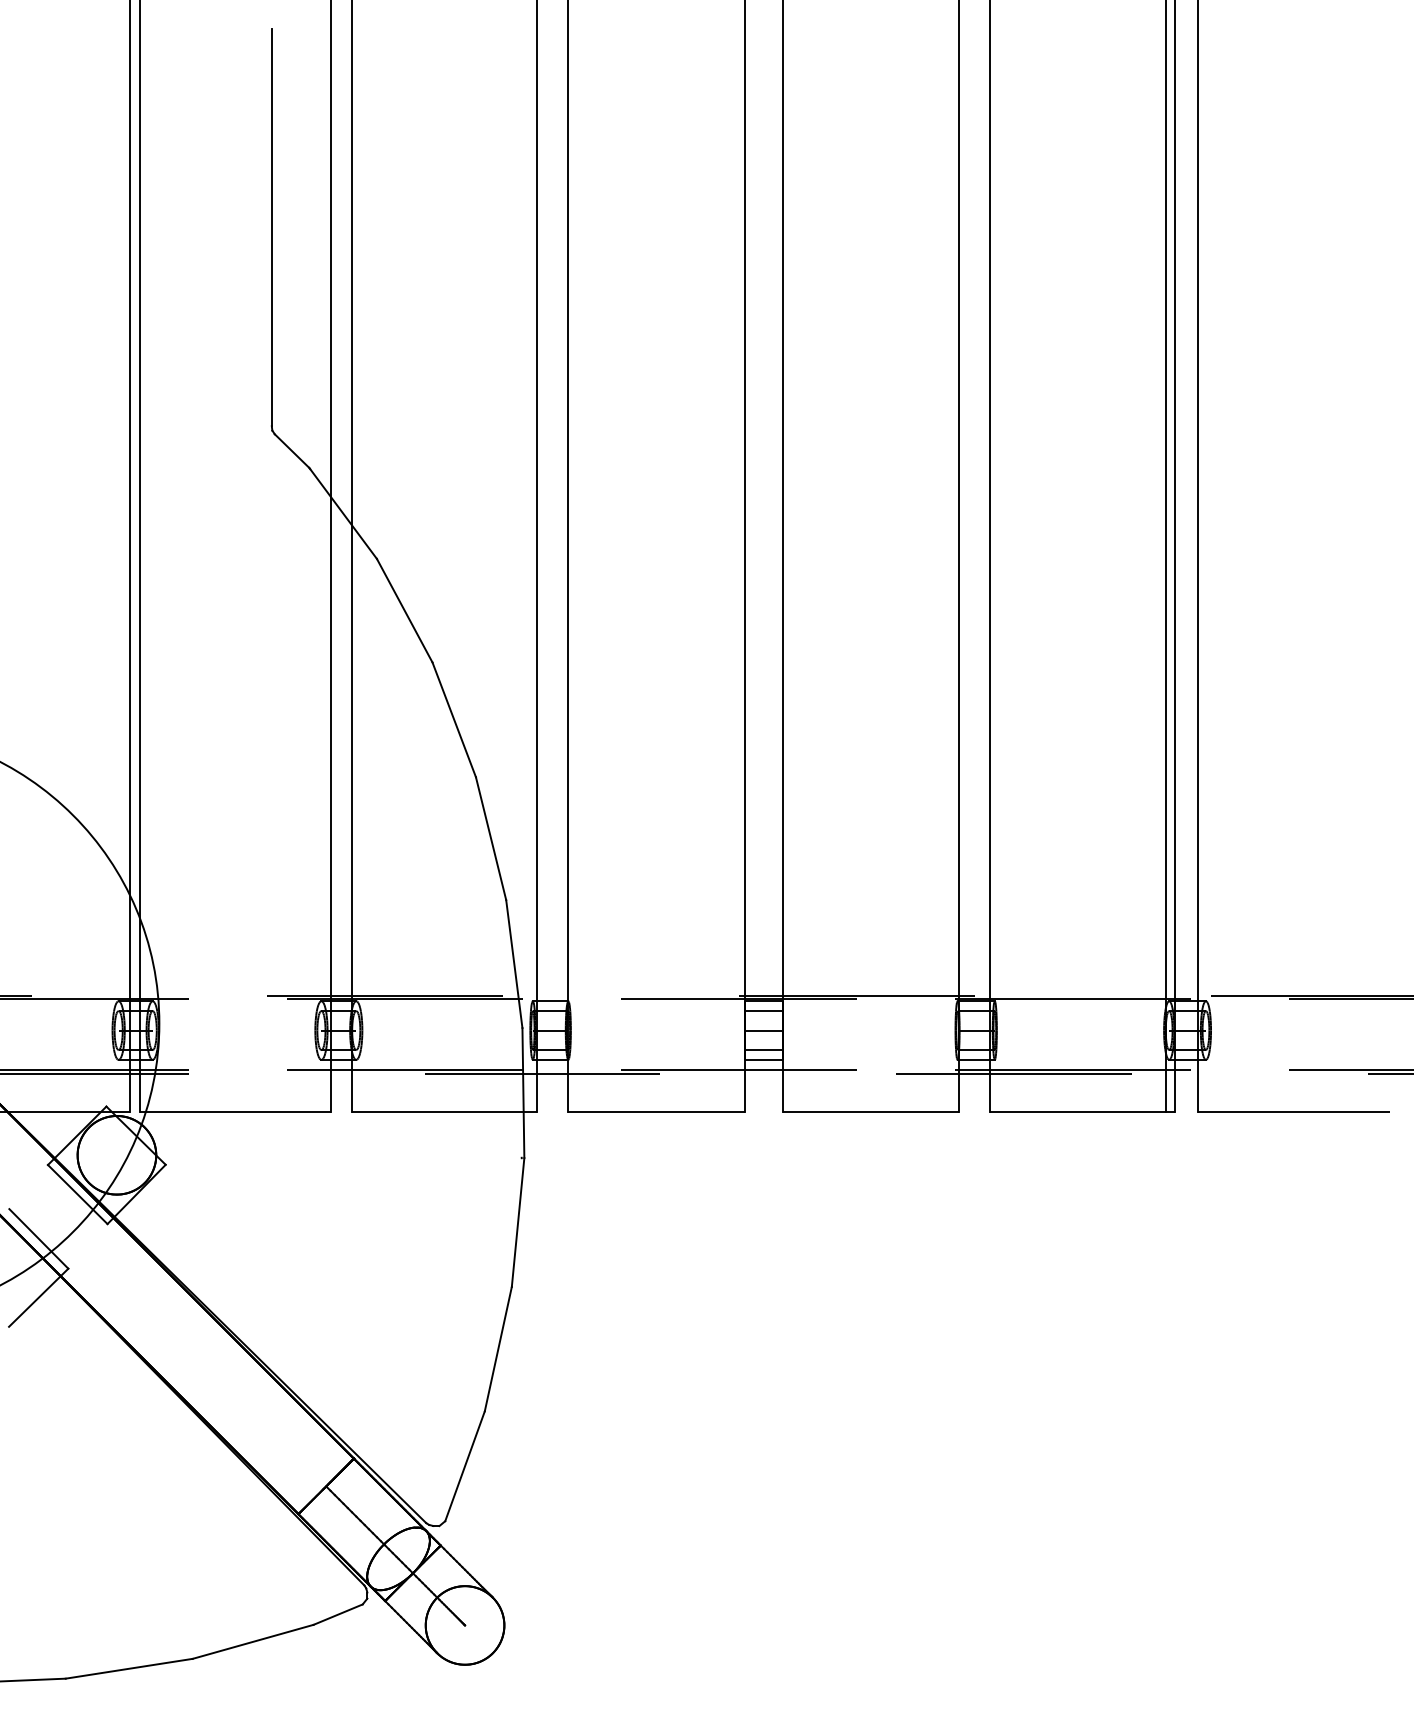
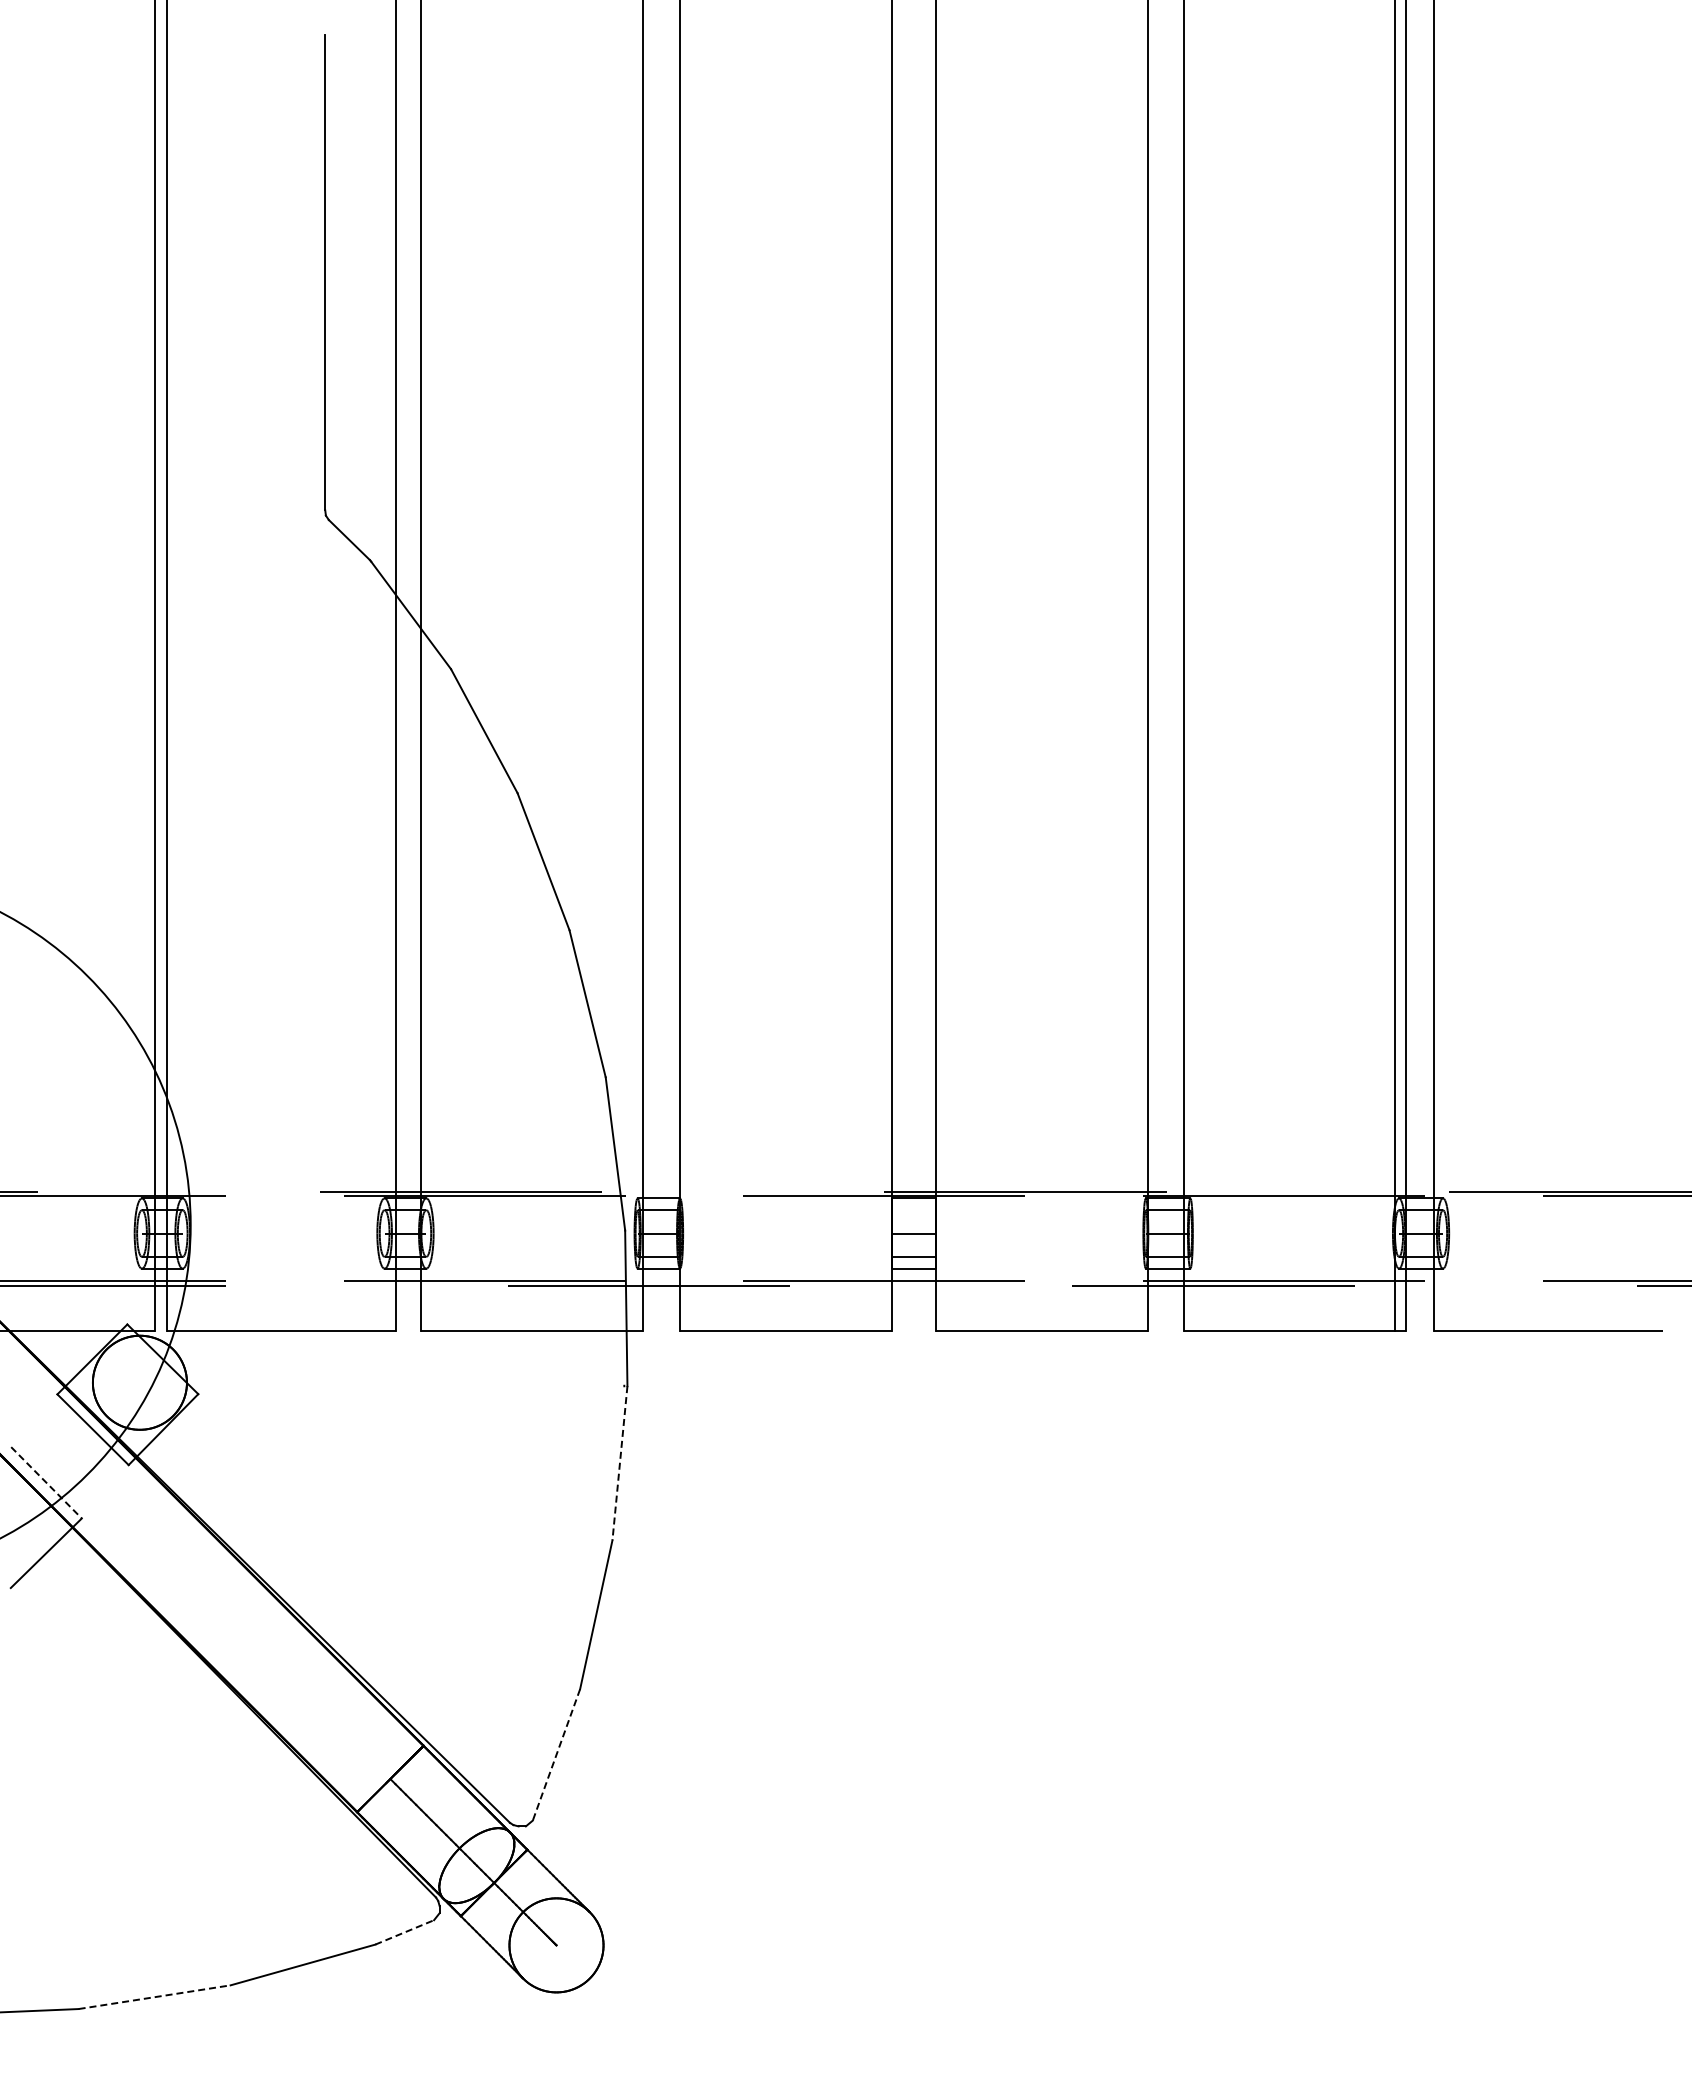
line: (763, 1011) -> (913, 1210), removed
line: (517, 1222) -> (619, 1463), solid -> dashed
line: (38, 1239) -> (46, 1483), solid -> dashed
line: (465, 1465) -> (556, 1754), solid -> dashed
line: (338, 1614) -> (404, 1932), solid -> dashed
line: (129, 1669) -> (154, 1997), solid -> dashed

